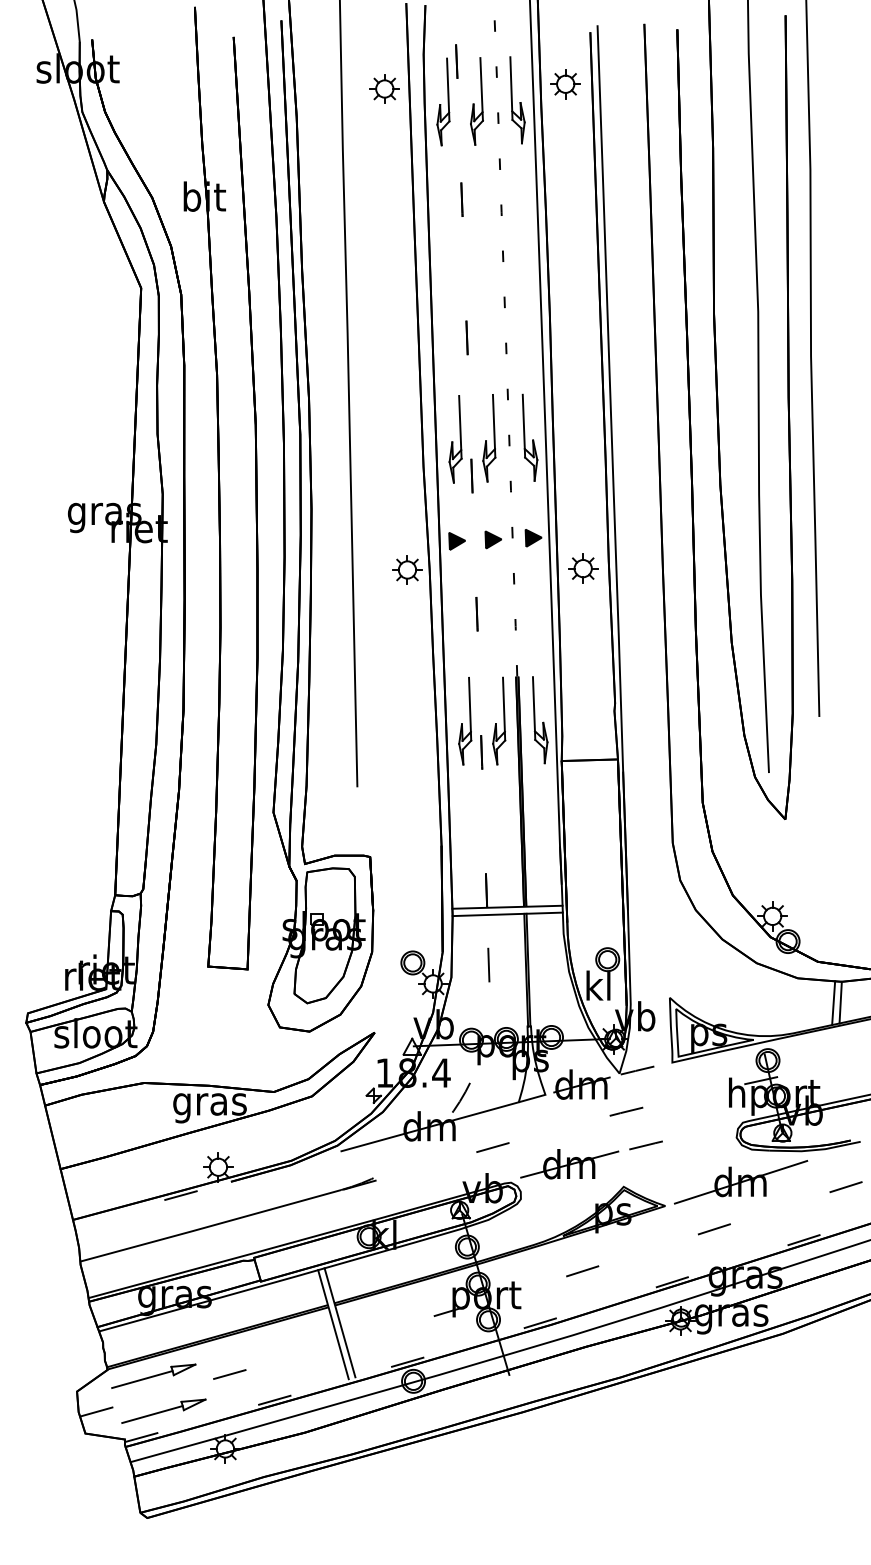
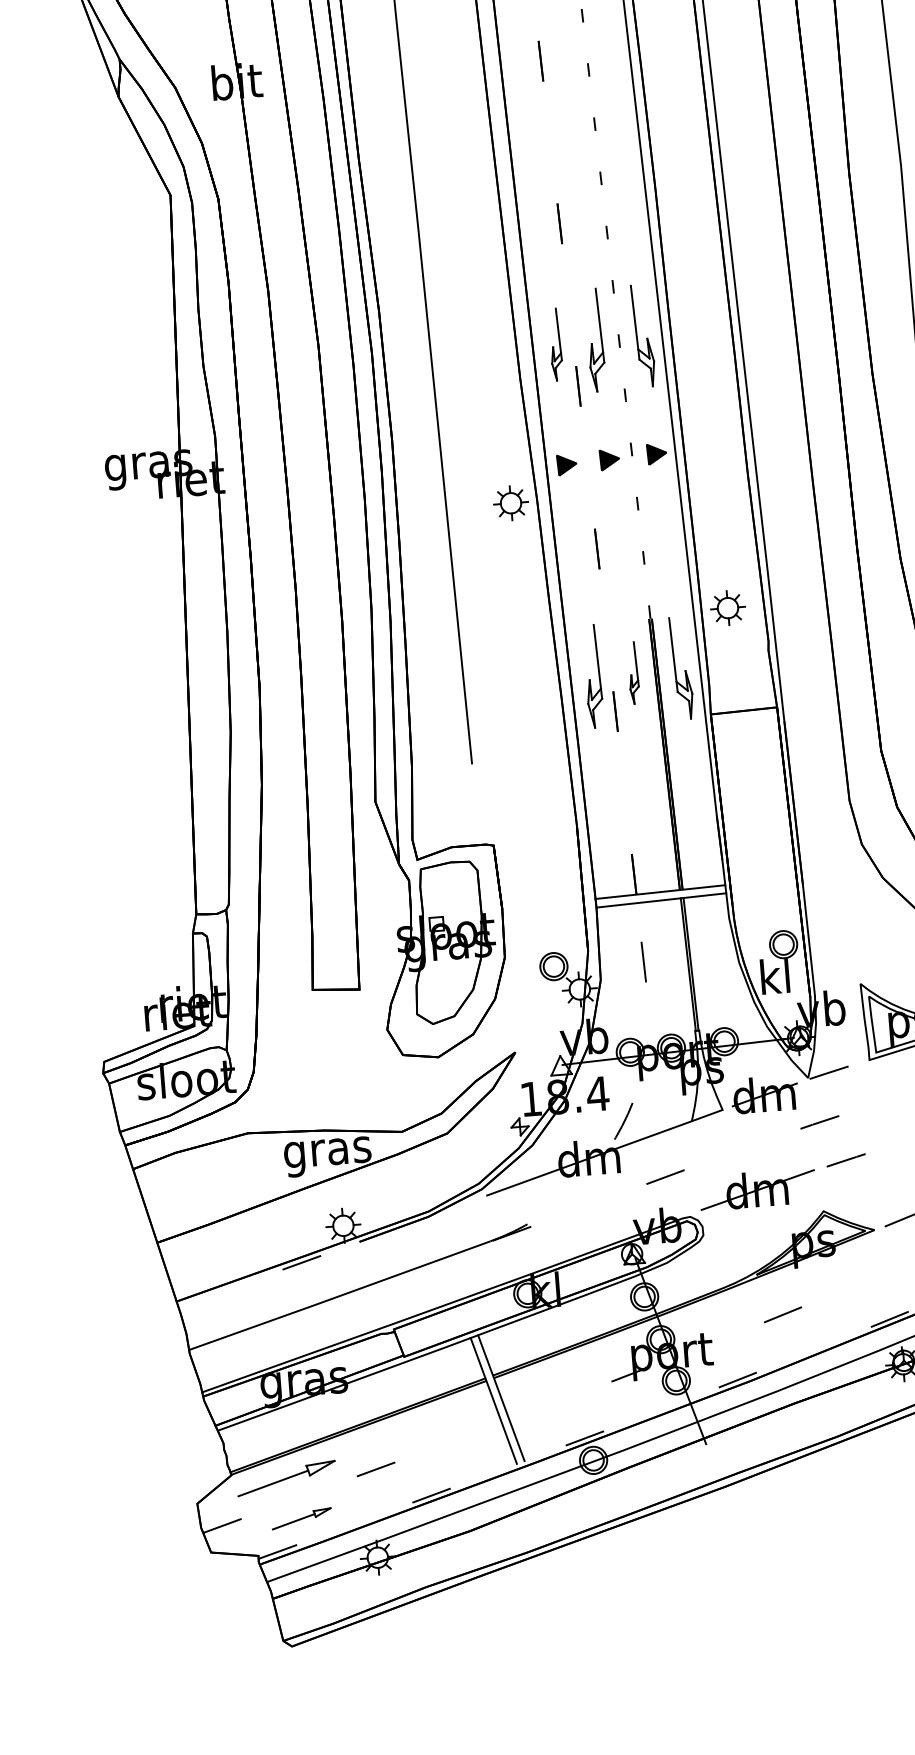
part: (455, 439) -> (555, 344), size x0.7
part: (583, 568) -> (728, 607), moved
part: (499, 720) -> (633, 672), size x0.6
part: (163, 1410) -> (301, 1518), size x0.6

